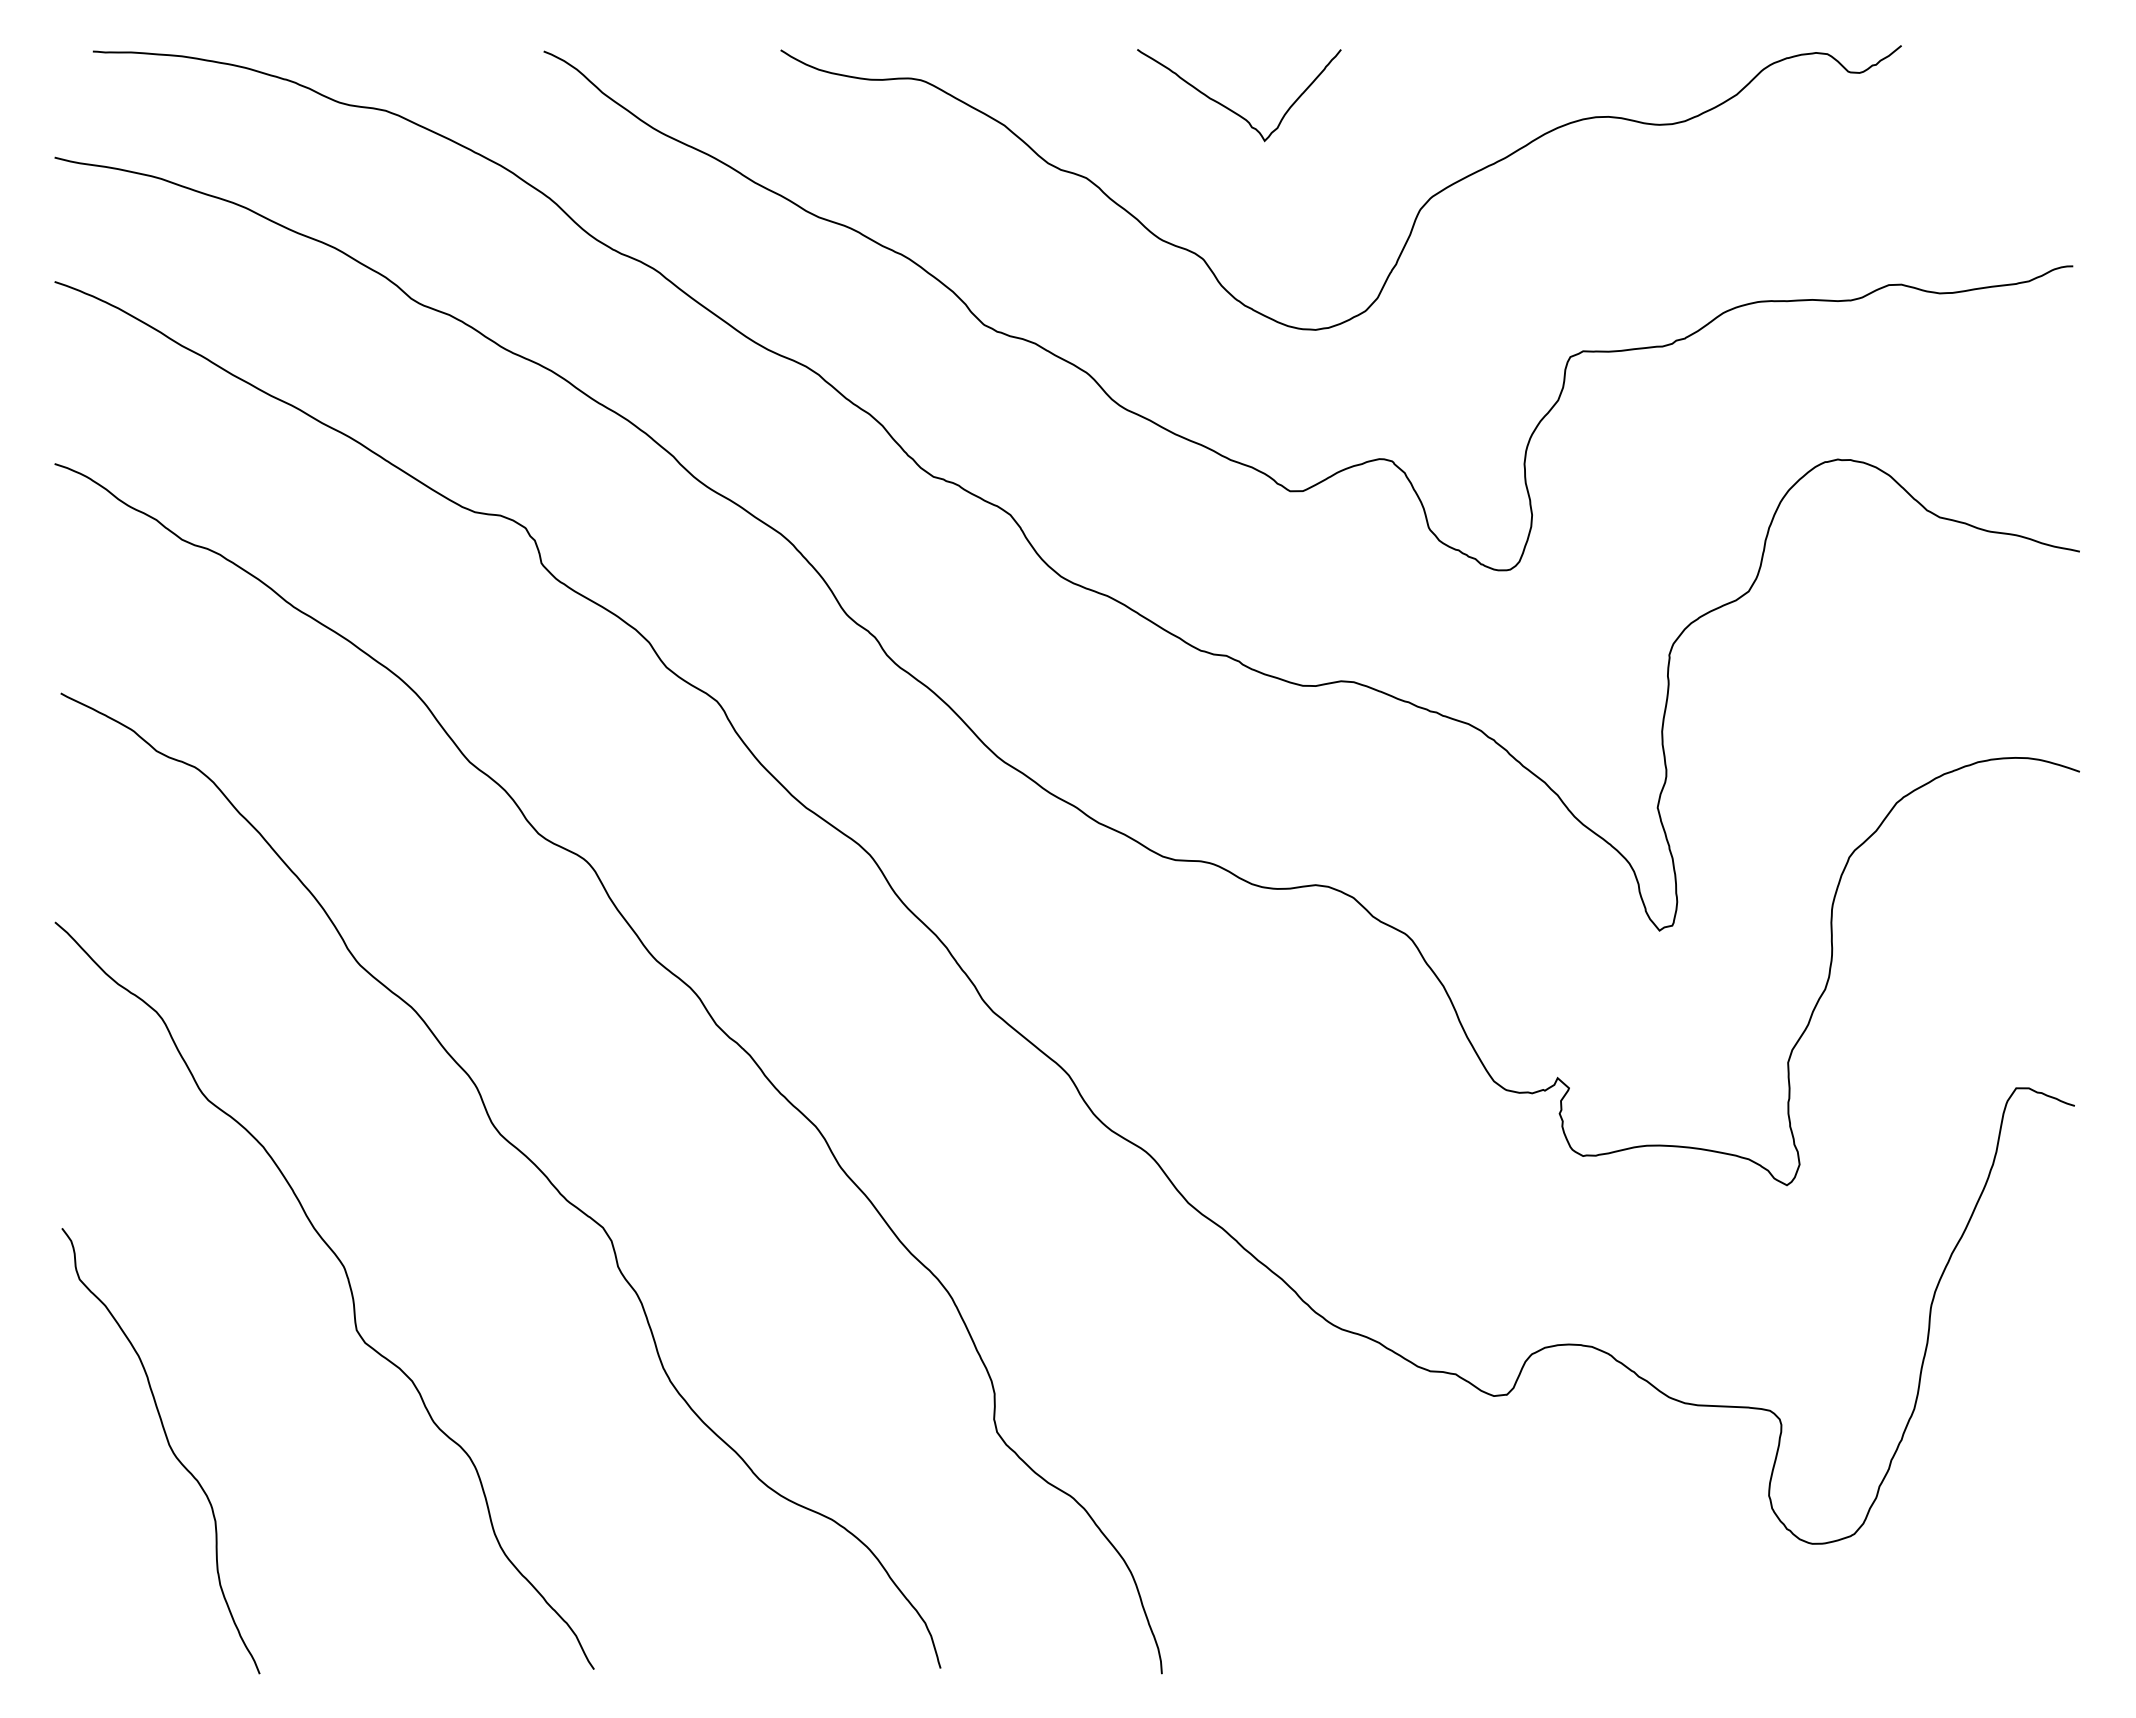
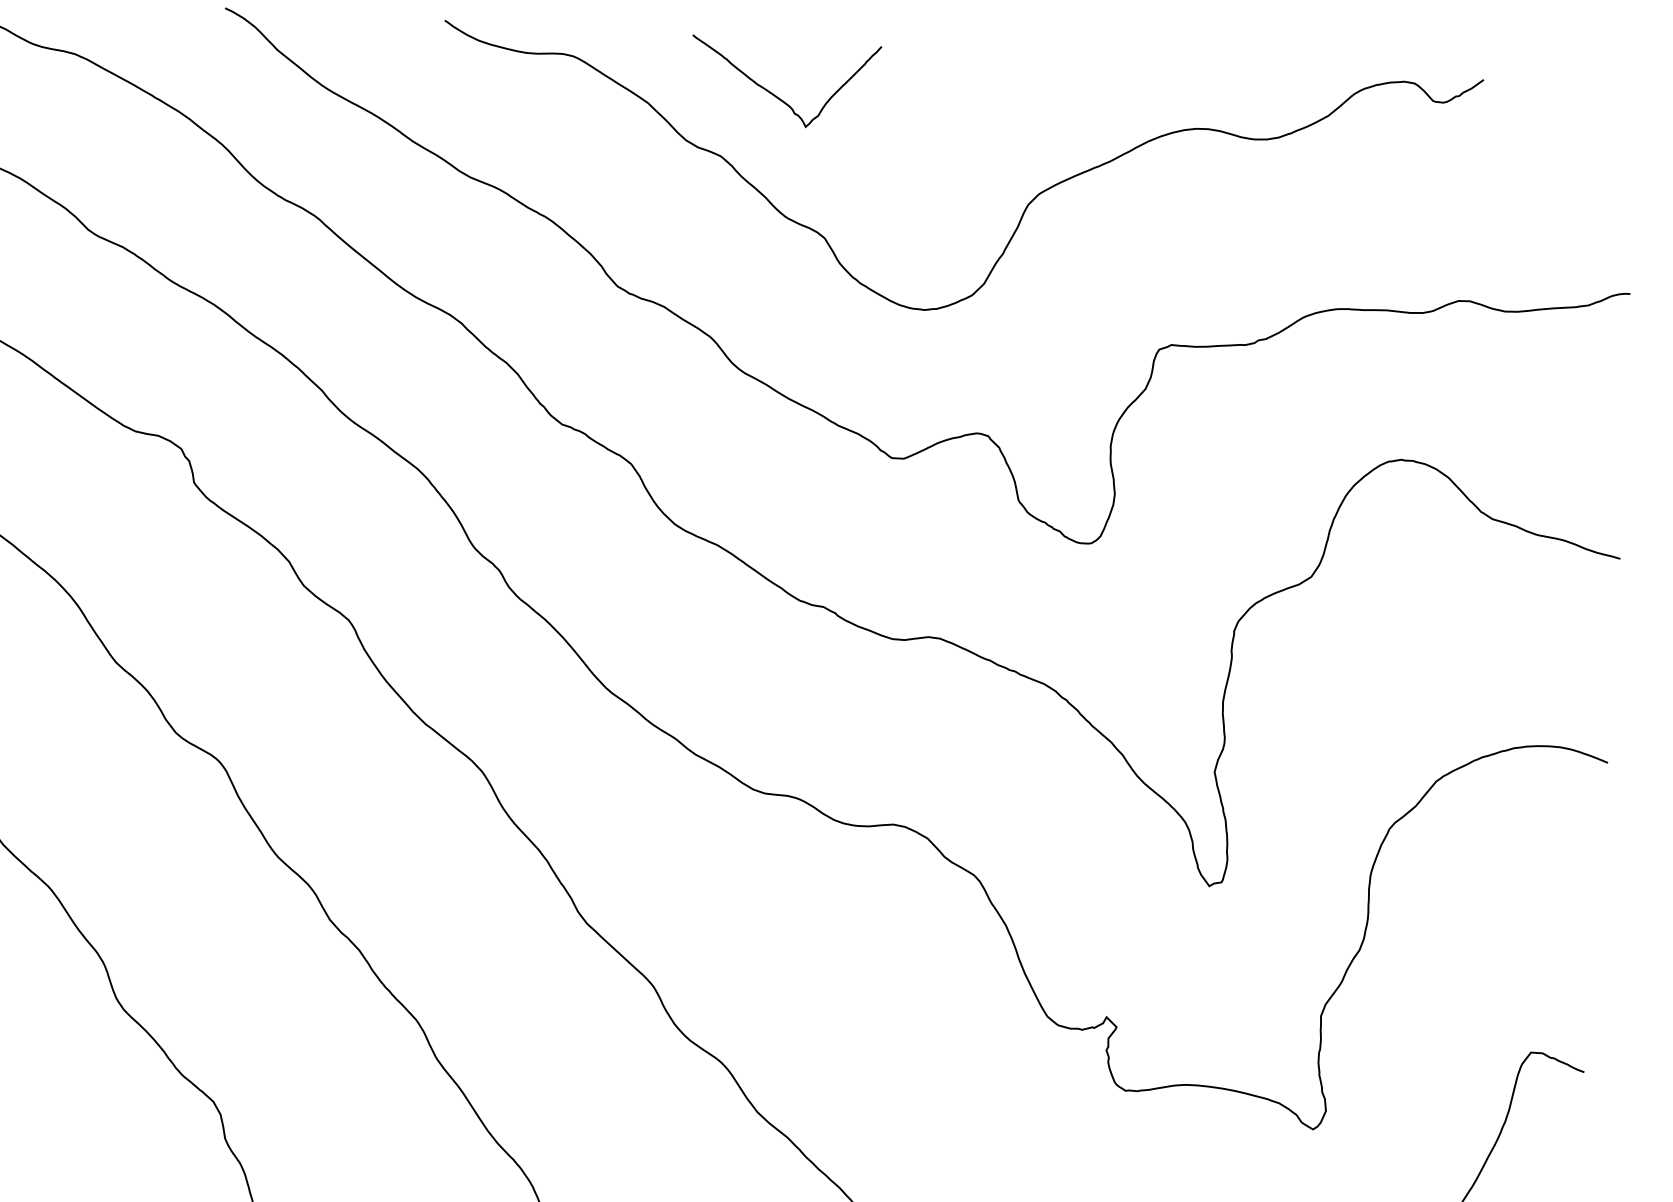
curve: (1231, 109) -> (776, 95), moved

